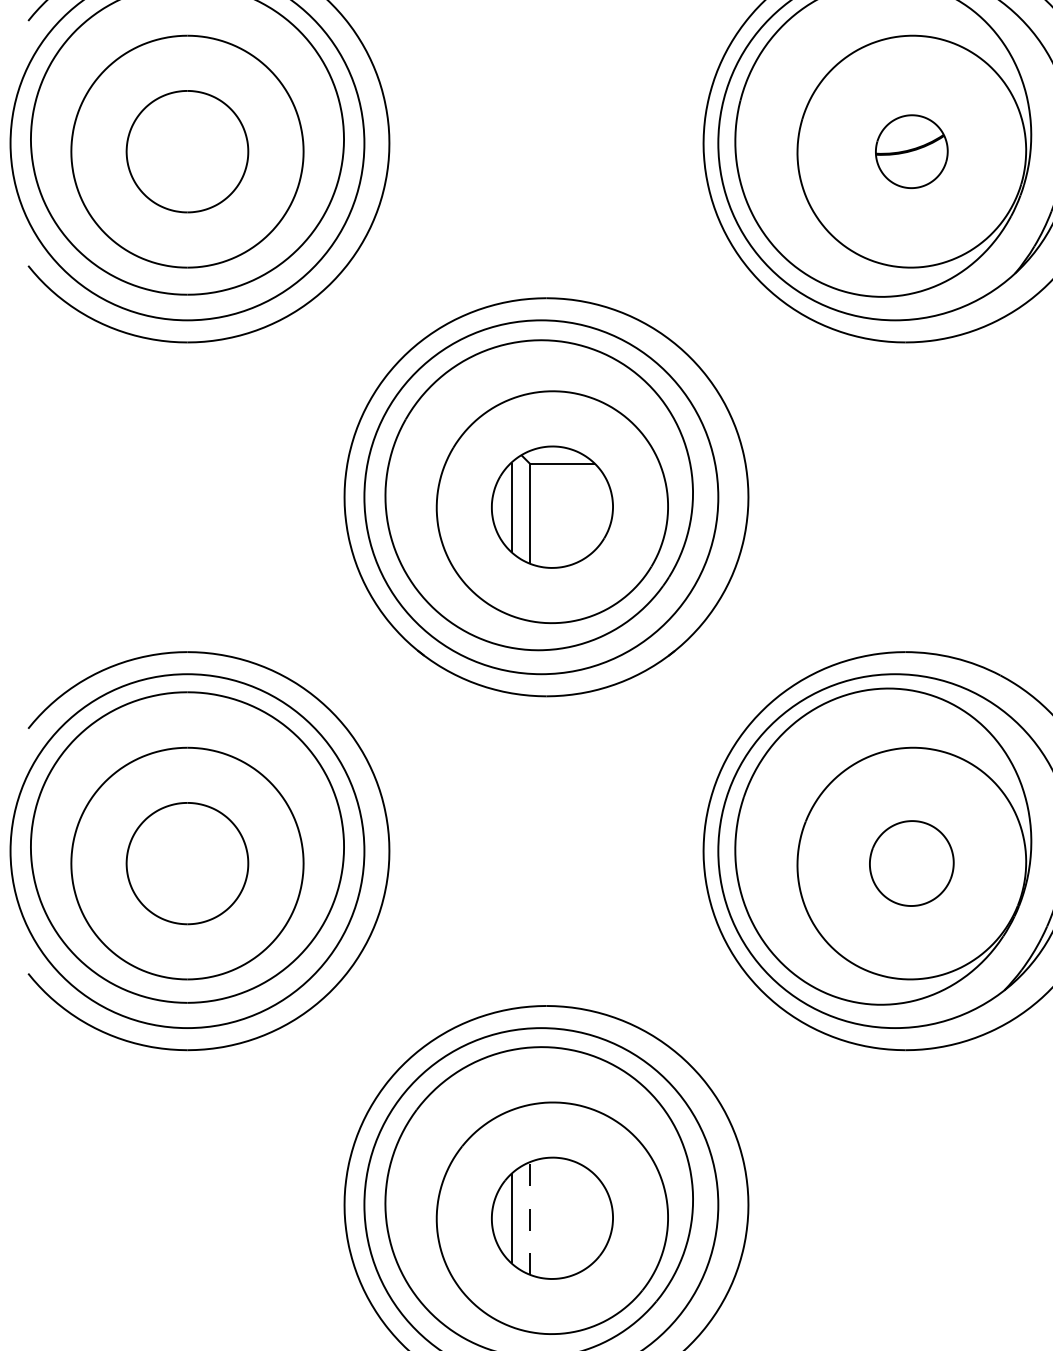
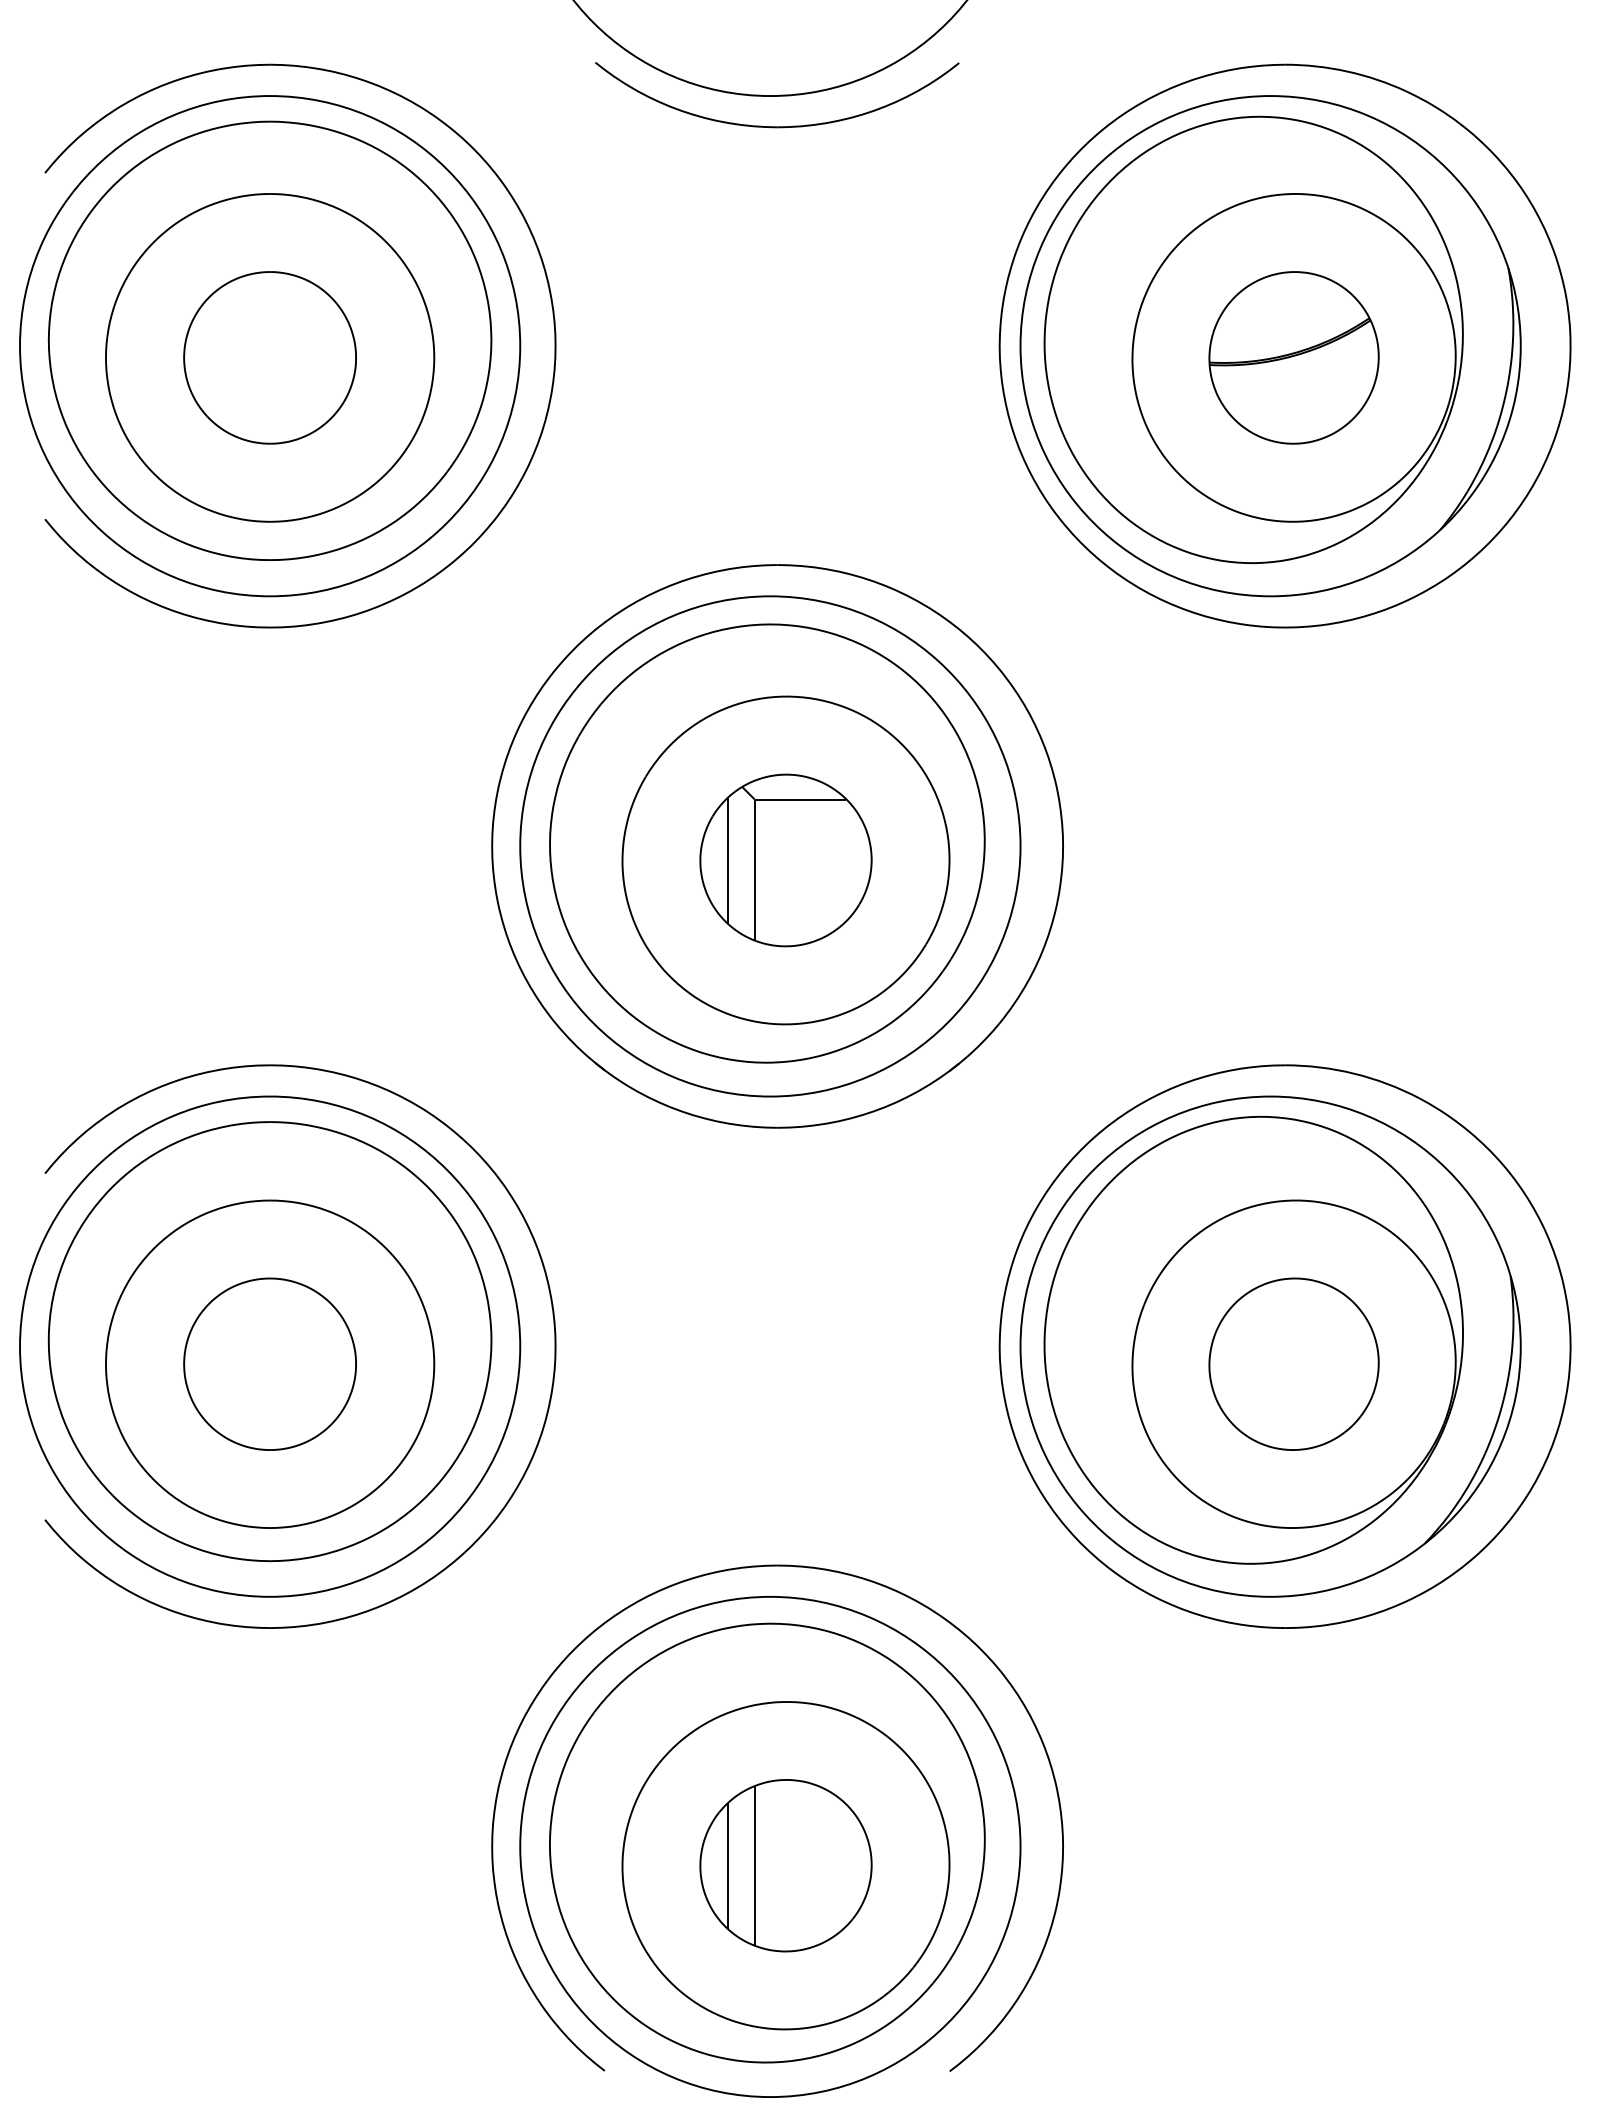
part: (911, 151) -> (1293, 357), size x1.67
part: (911, 863) -> (1293, 1363), size x1.43
line: (530, 1218) -> (754, 1865), dashed -> solid

